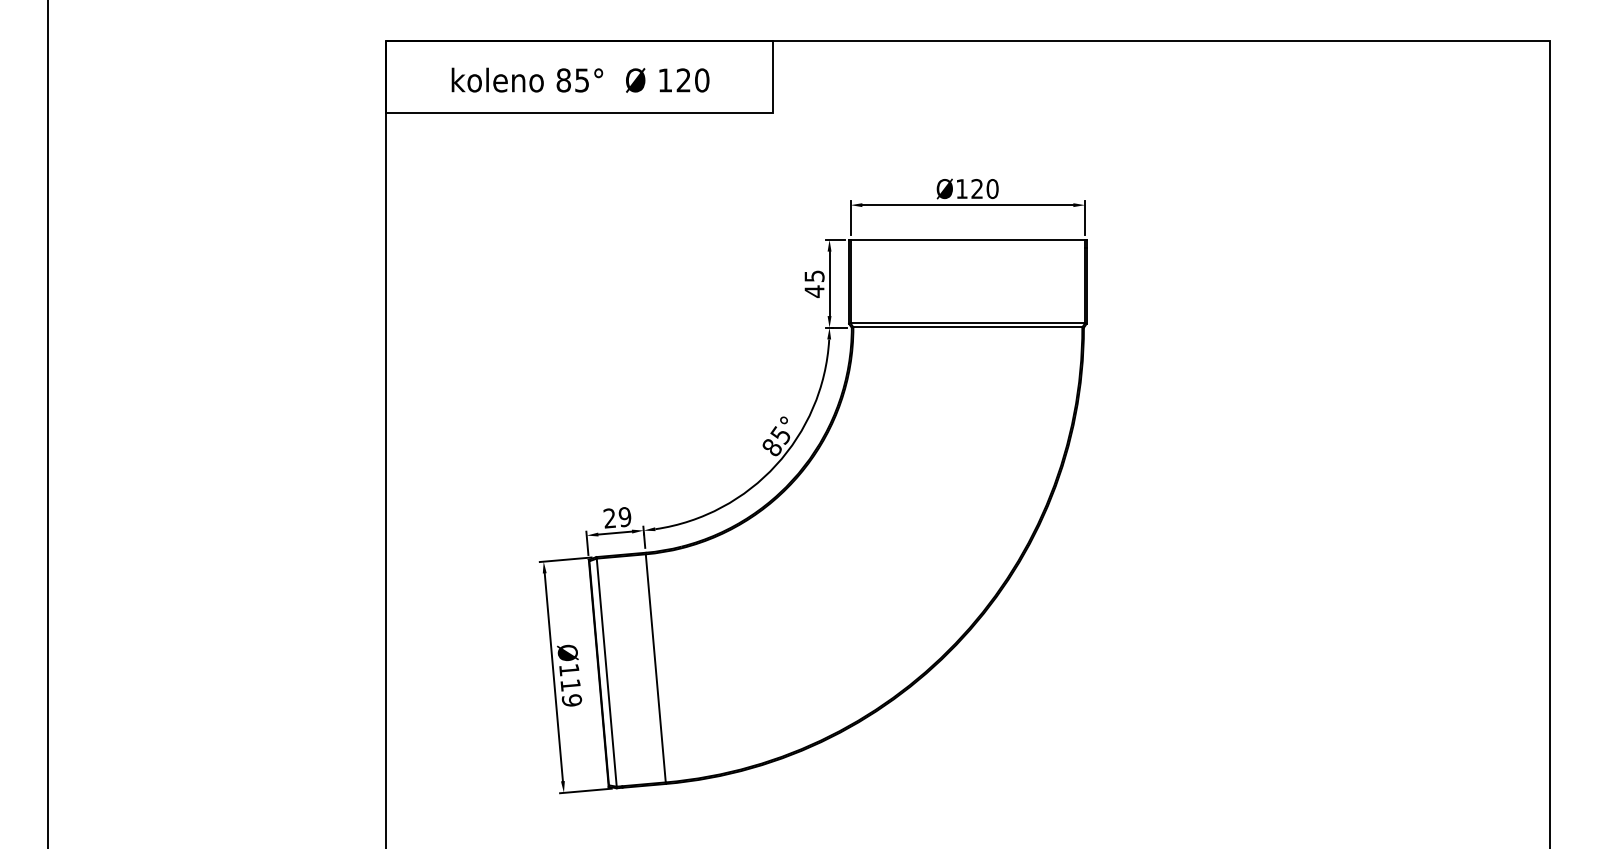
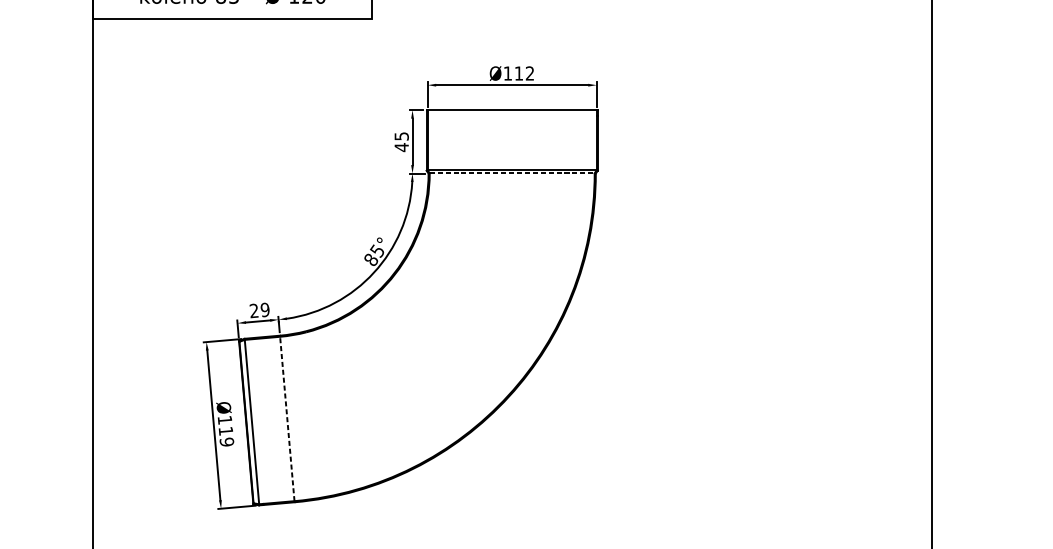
text: (984, 189) -> (524, 73), Ø120 -> Ø112
line: (968, 327) -> (512, 173), solid -> dashed
line: (655, 667) -> (287, 418), solid -> dashed

